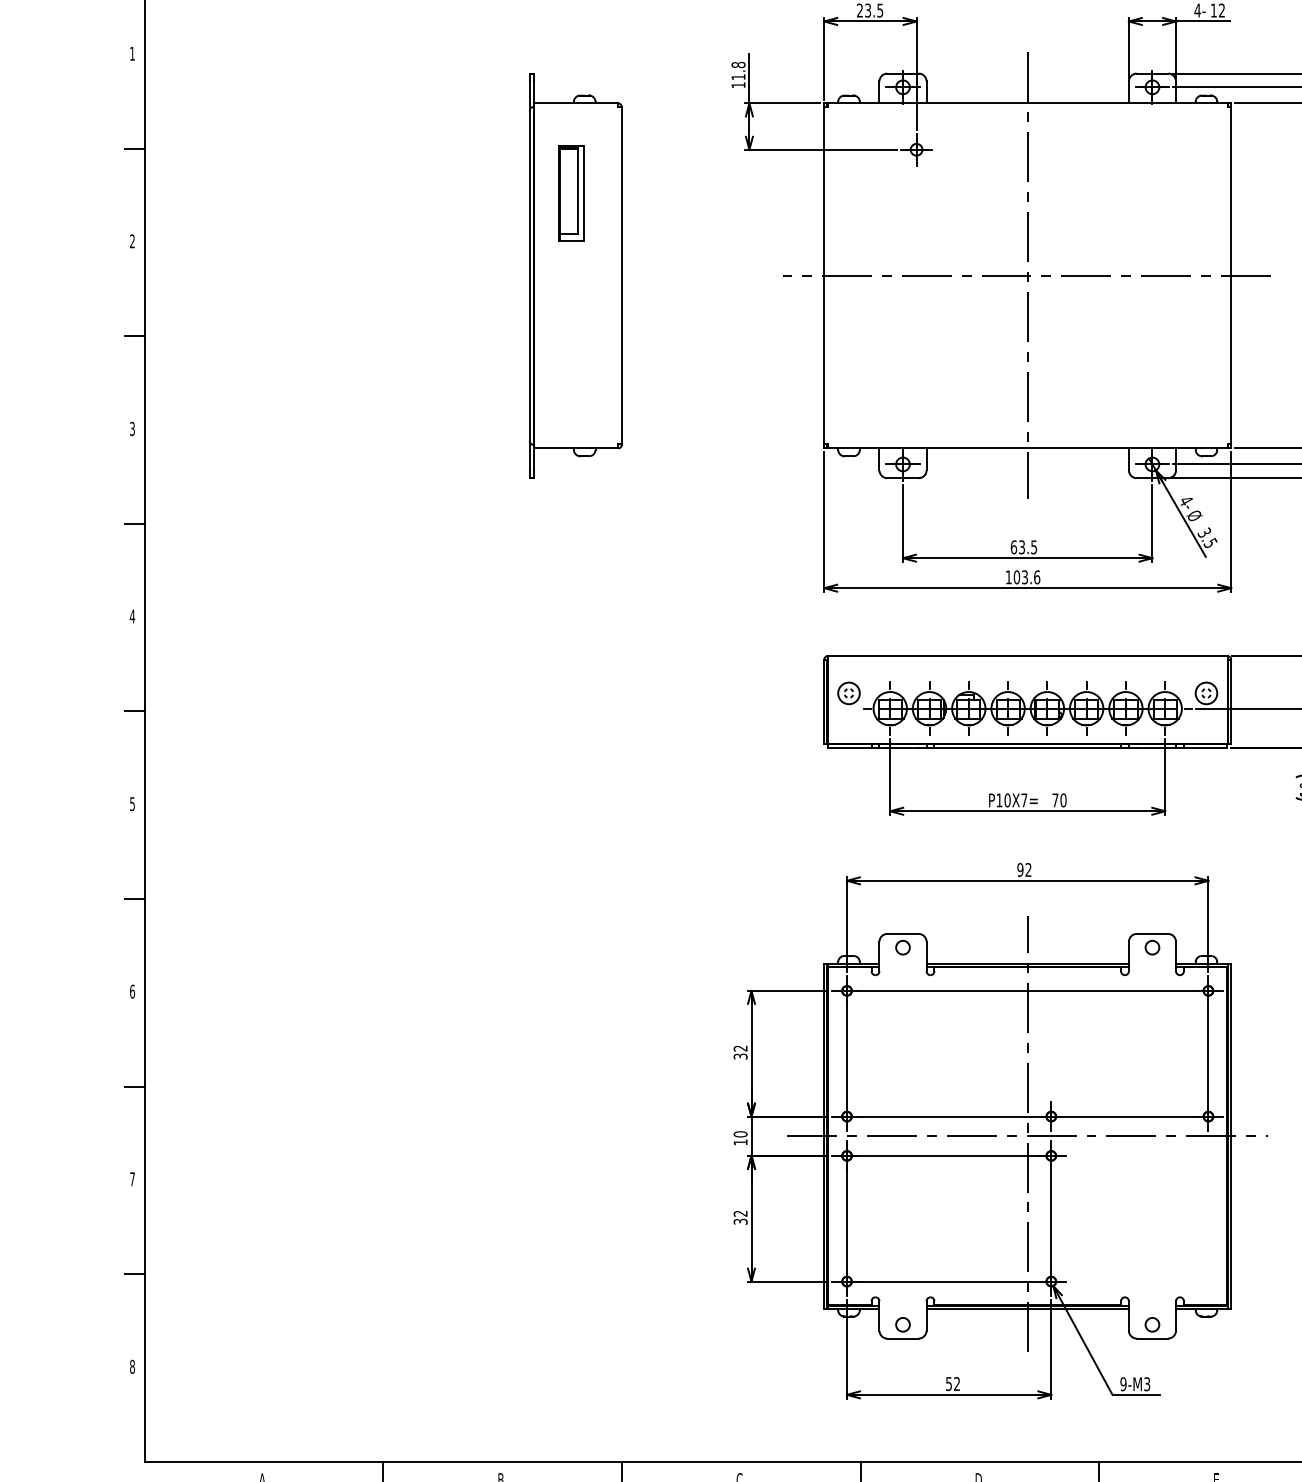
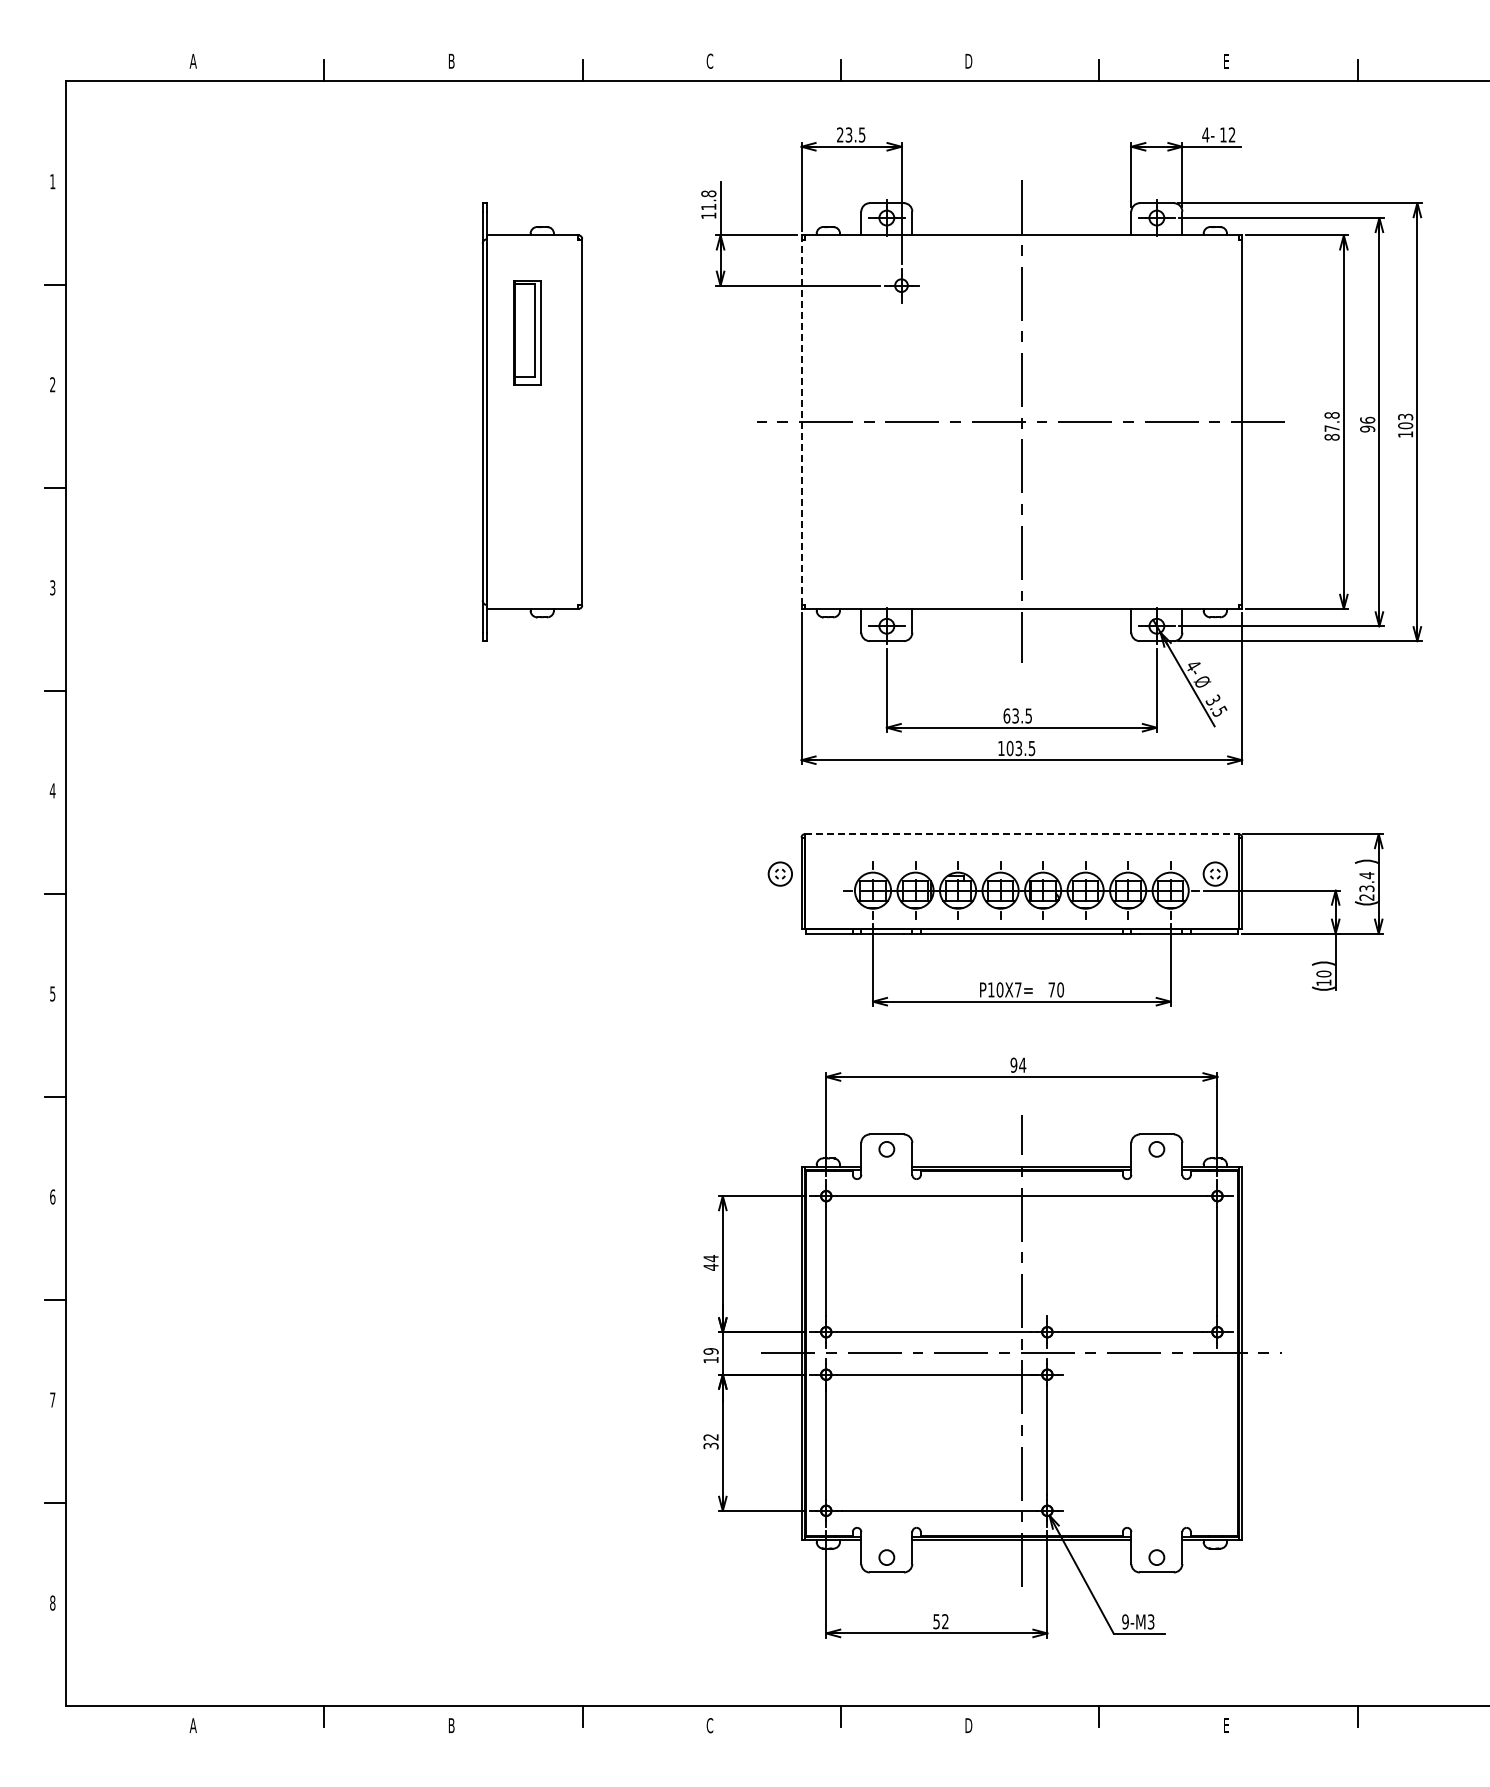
line: (824, 275) -> (801, 421), solid -> dashed
text: (1036, 577) -> (1031, 748), 103.6 -> 103.5
line: (1027, 656) -> (1021, 834), solid -> dashed
part: (848, 692) -> (779, 873), moved
text: (1028, 869) -> (1022, 1064), 92 -> 94
text: (740, 1052) -> (710, 1262), 32 -> 44
text: (740, 1134) -> (710, 1351), 10 -> 19

